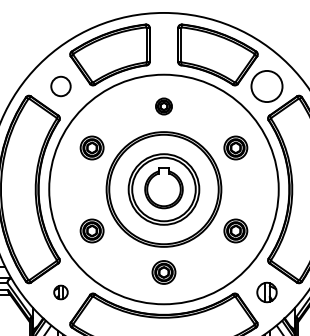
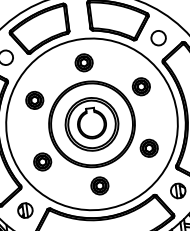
circle: (266, 86) -> (158, 38), size x0.62
part: (163, 106) -> (83, 62), size x1.43
part: (60, 292) -> (25, 210), size x1.43

